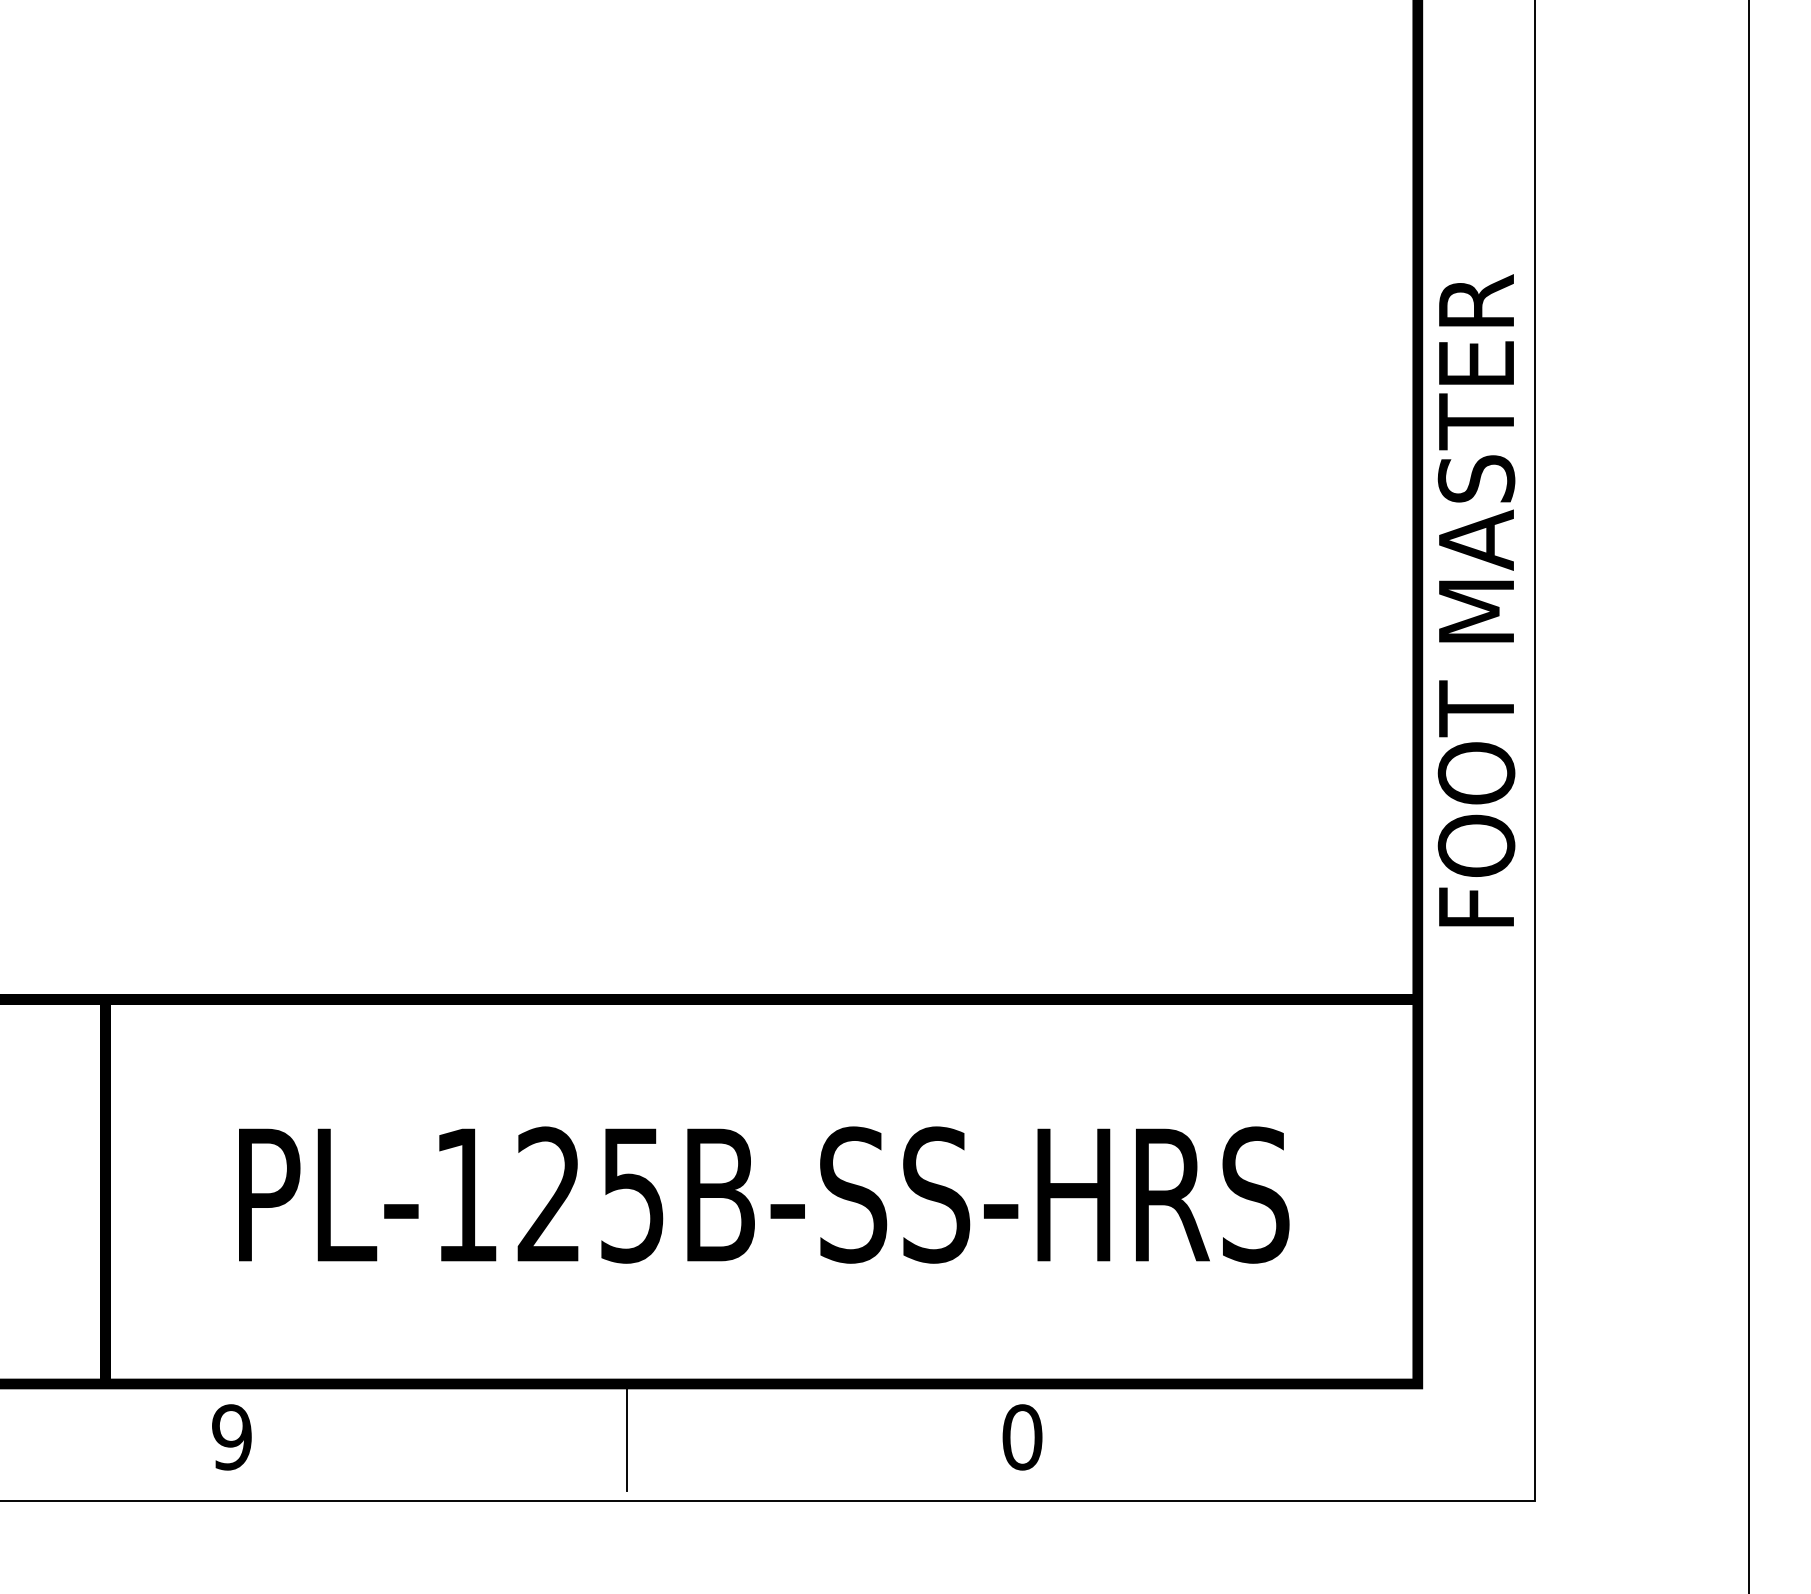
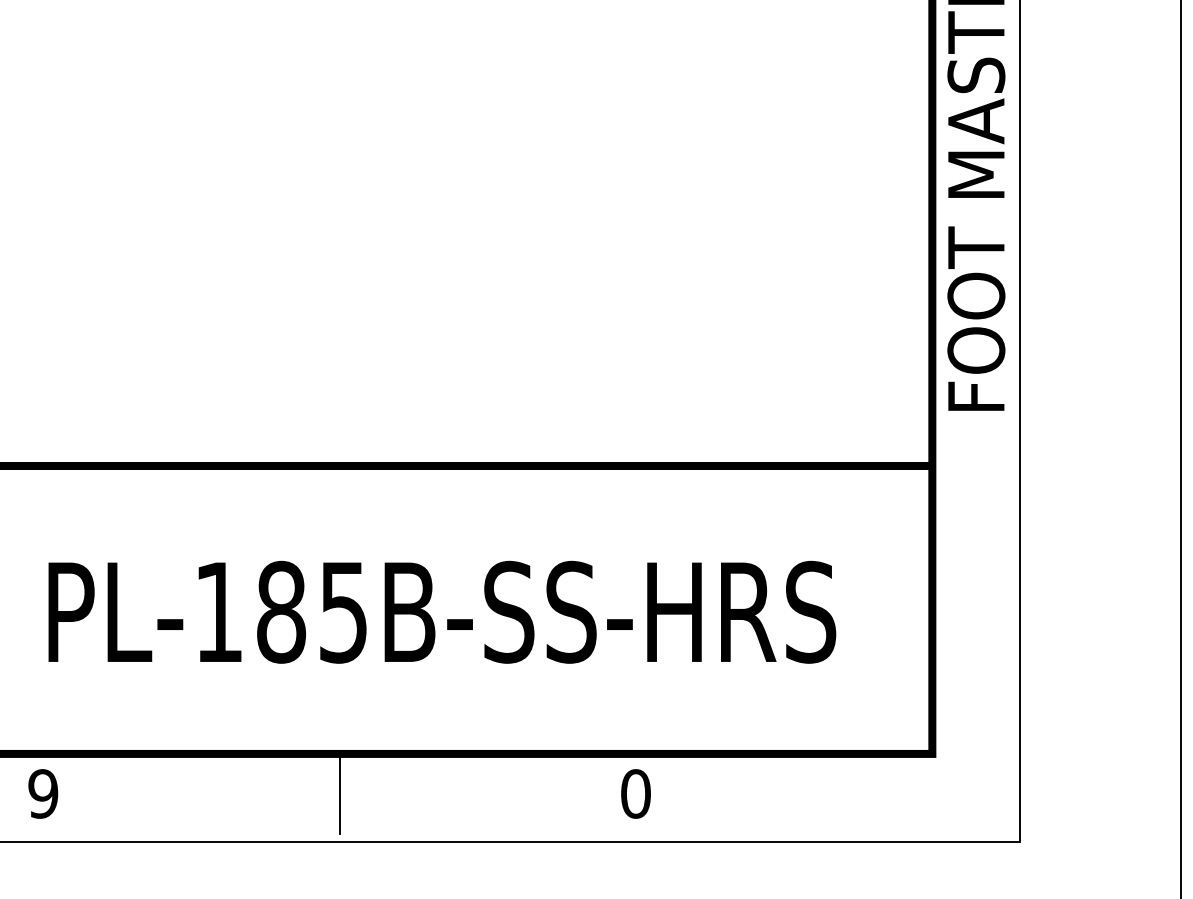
text: (549, 1194) -> (281, 611), PL-125B-SS-HRS -> PL-185B-SS-HRS

